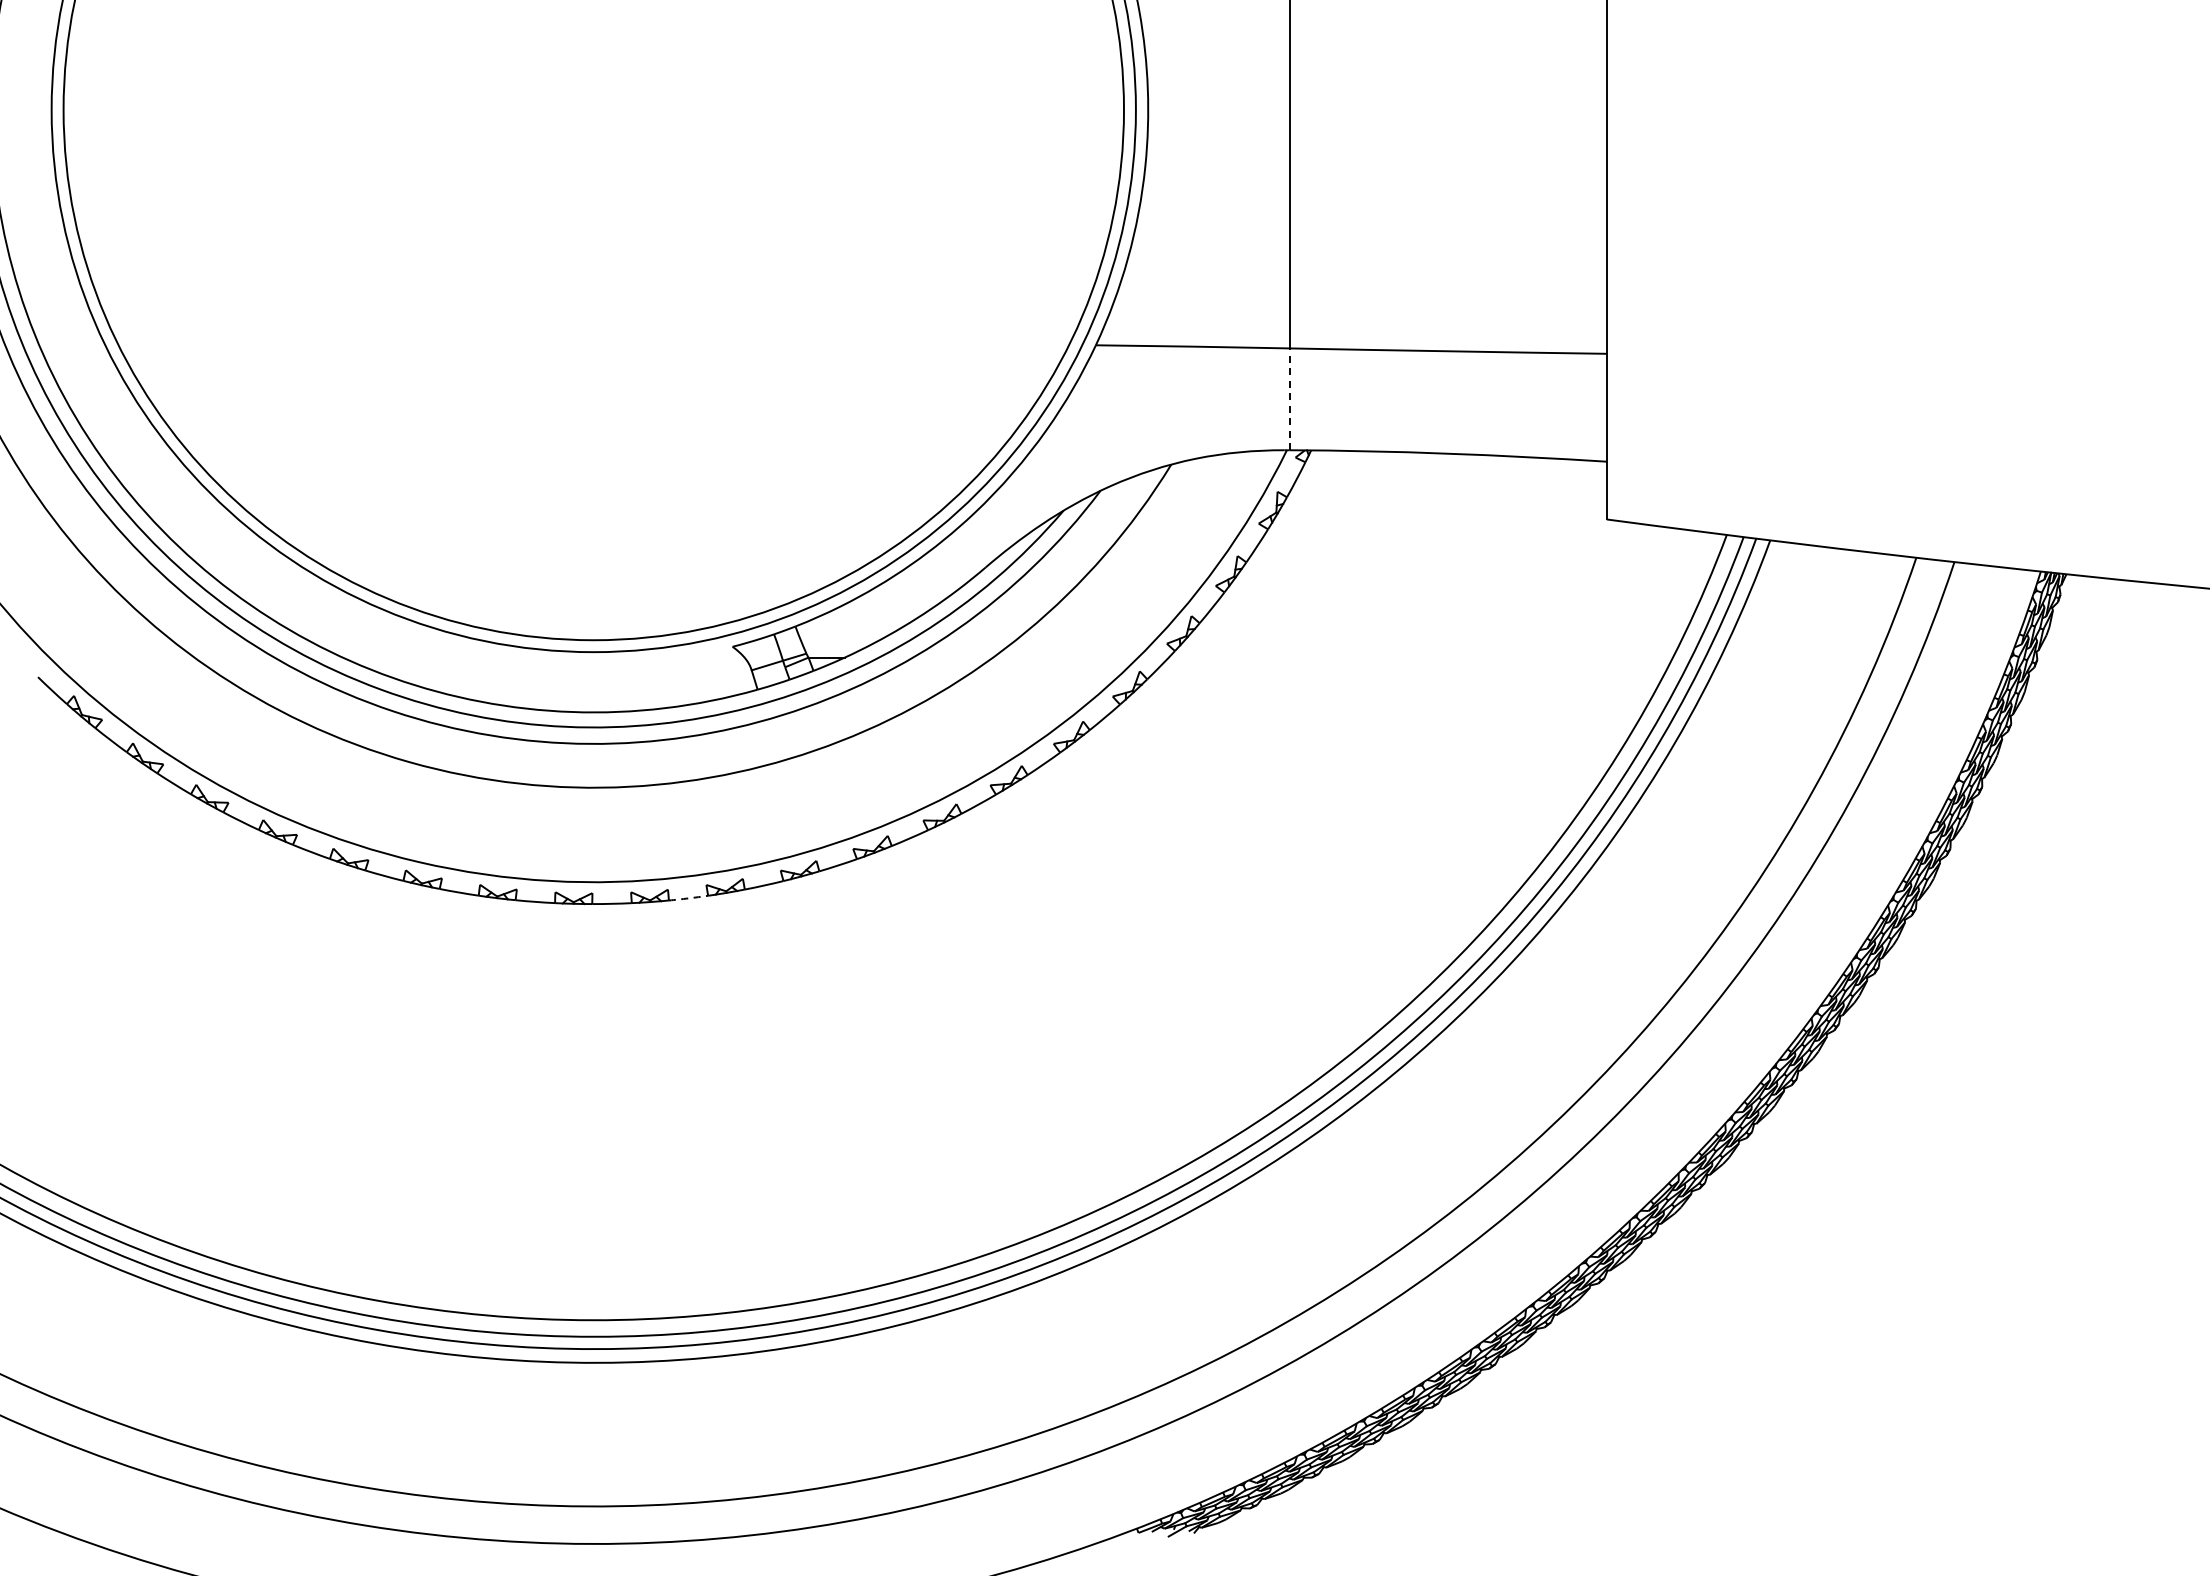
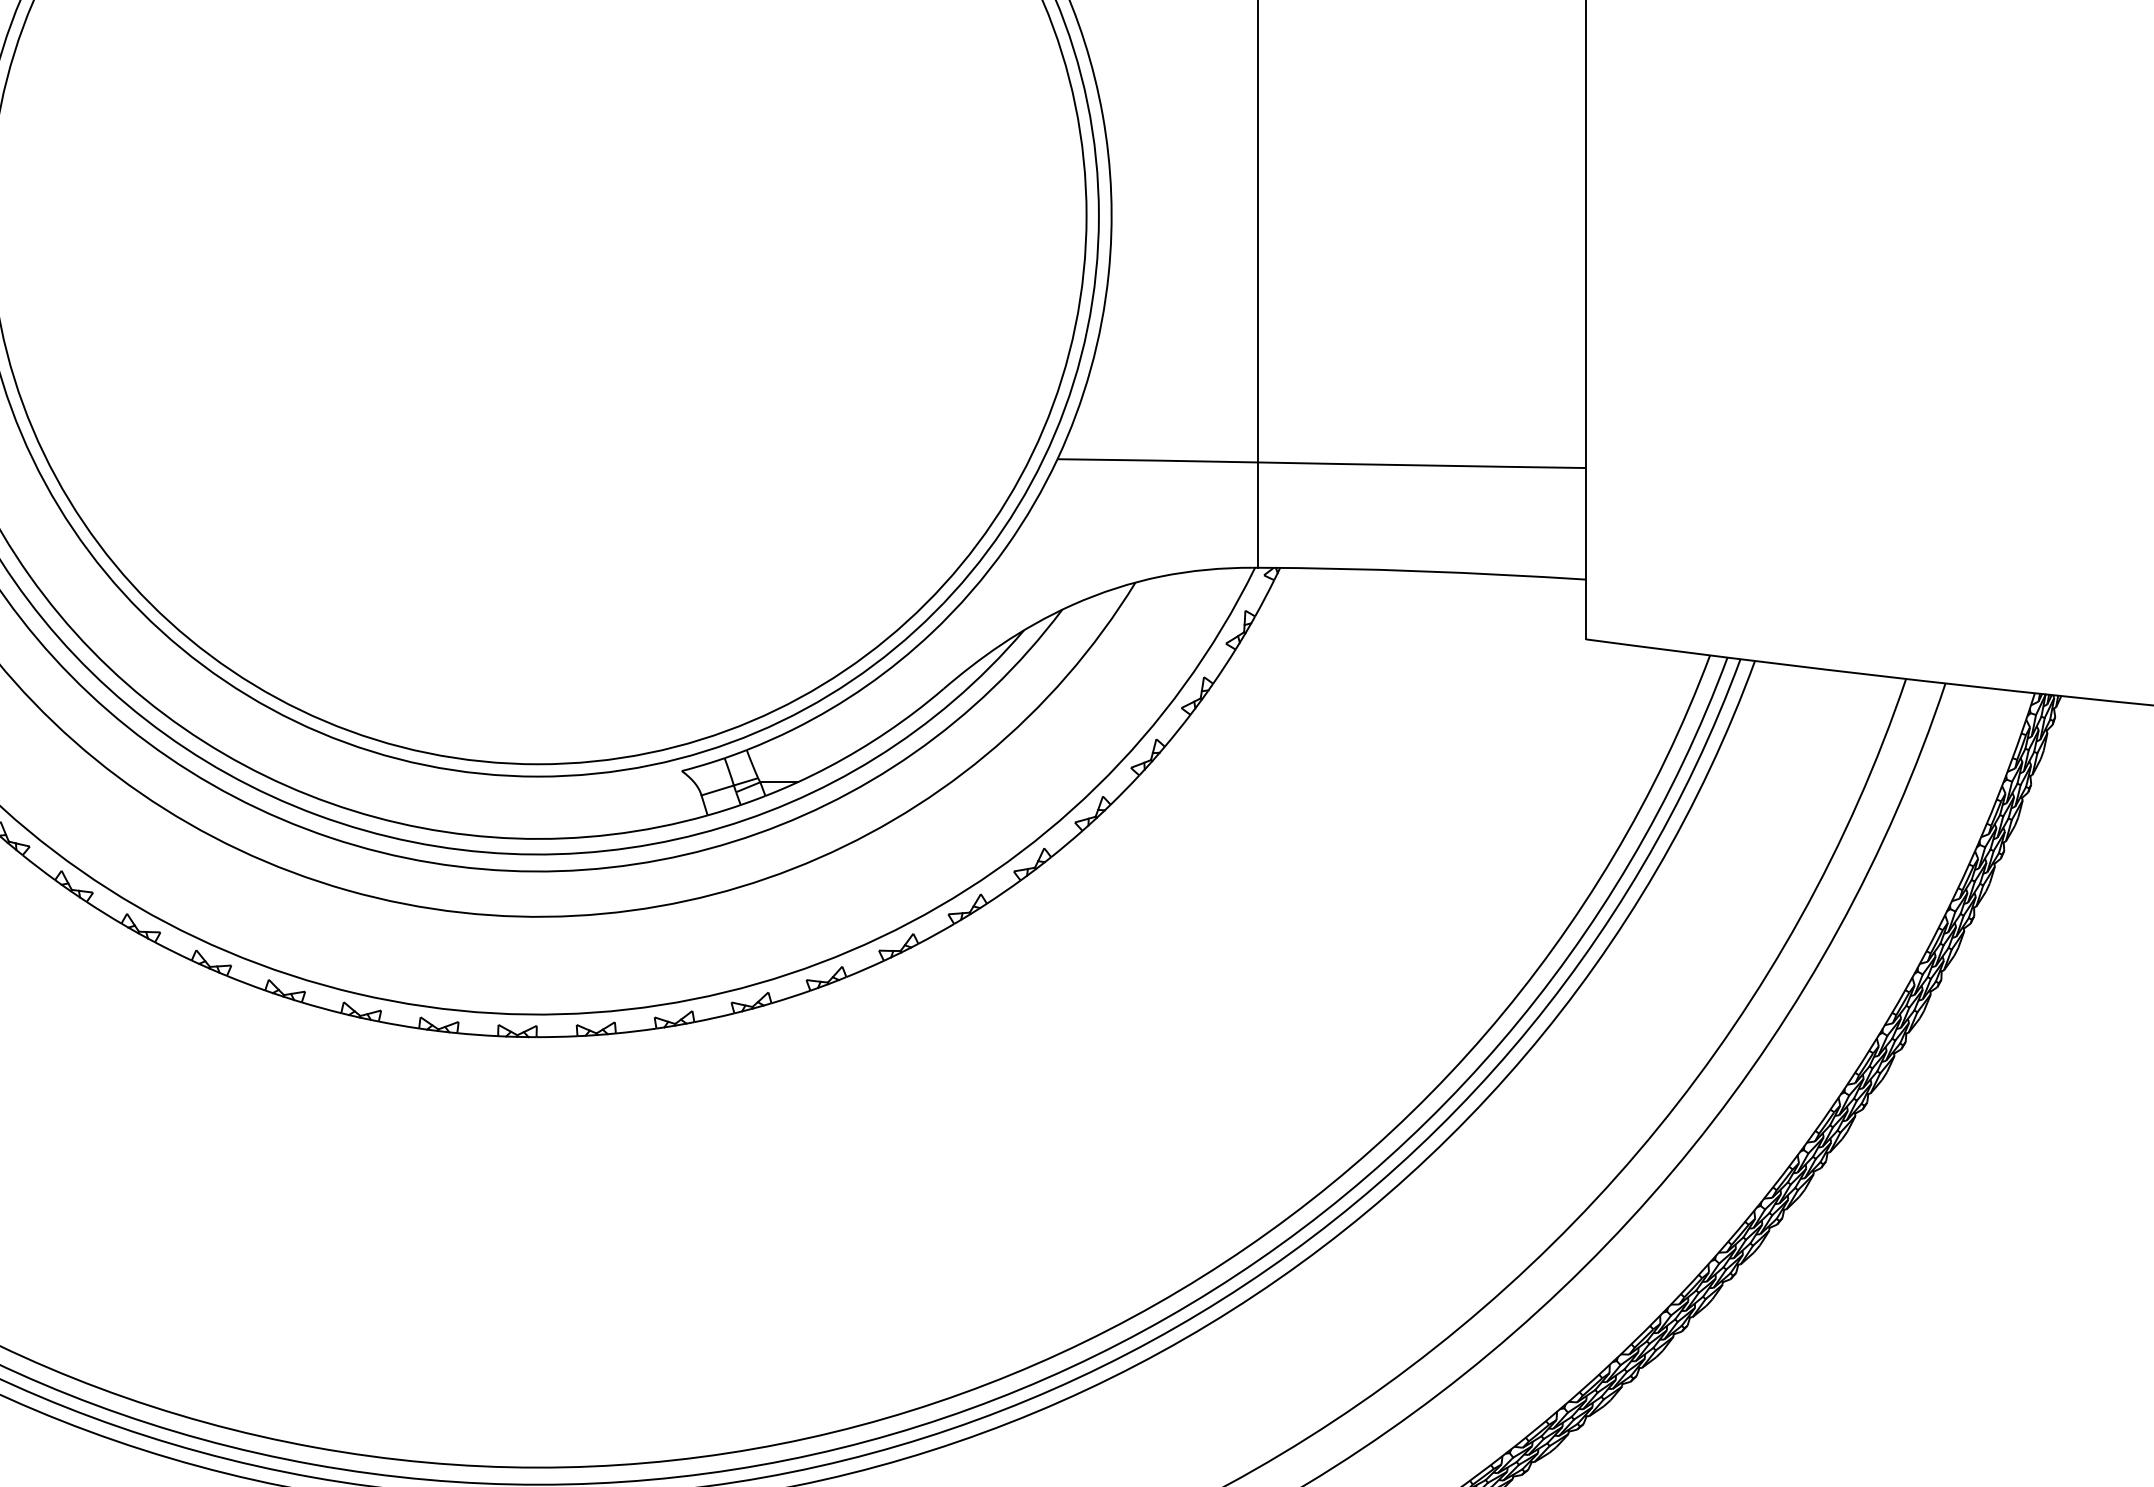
line: (1289, 399) -> (1257, 515), dashed -> solid
arc: (688, 898) -> (636, 1031), dashed -> solid

